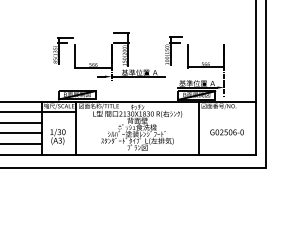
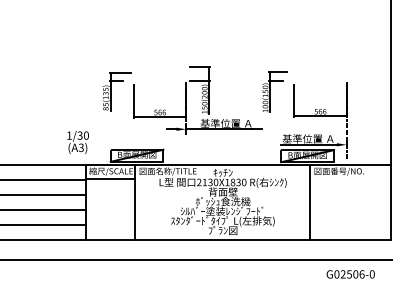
text: (226, 132) -> (349, 274), moved
text: (57, 136) -> (77, 141), moved

